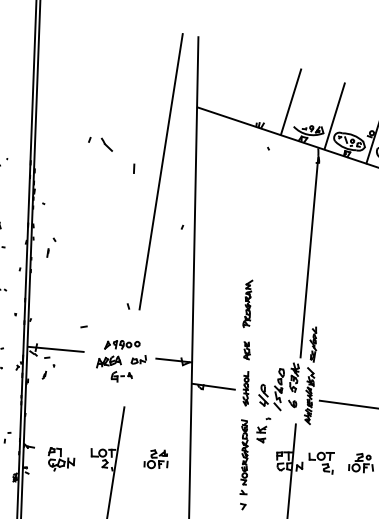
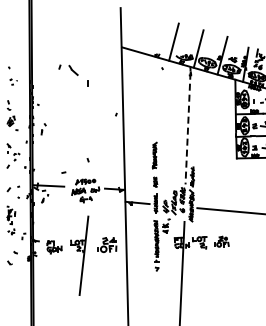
part: (100, 144) -> (68, 70), size x1.4
line: (160, 170) -> (102, 83), removed
line: (310, 257) -> (188, 128), solid -> dashed
part: (156, 458) -> (107, 244), size x1.4

